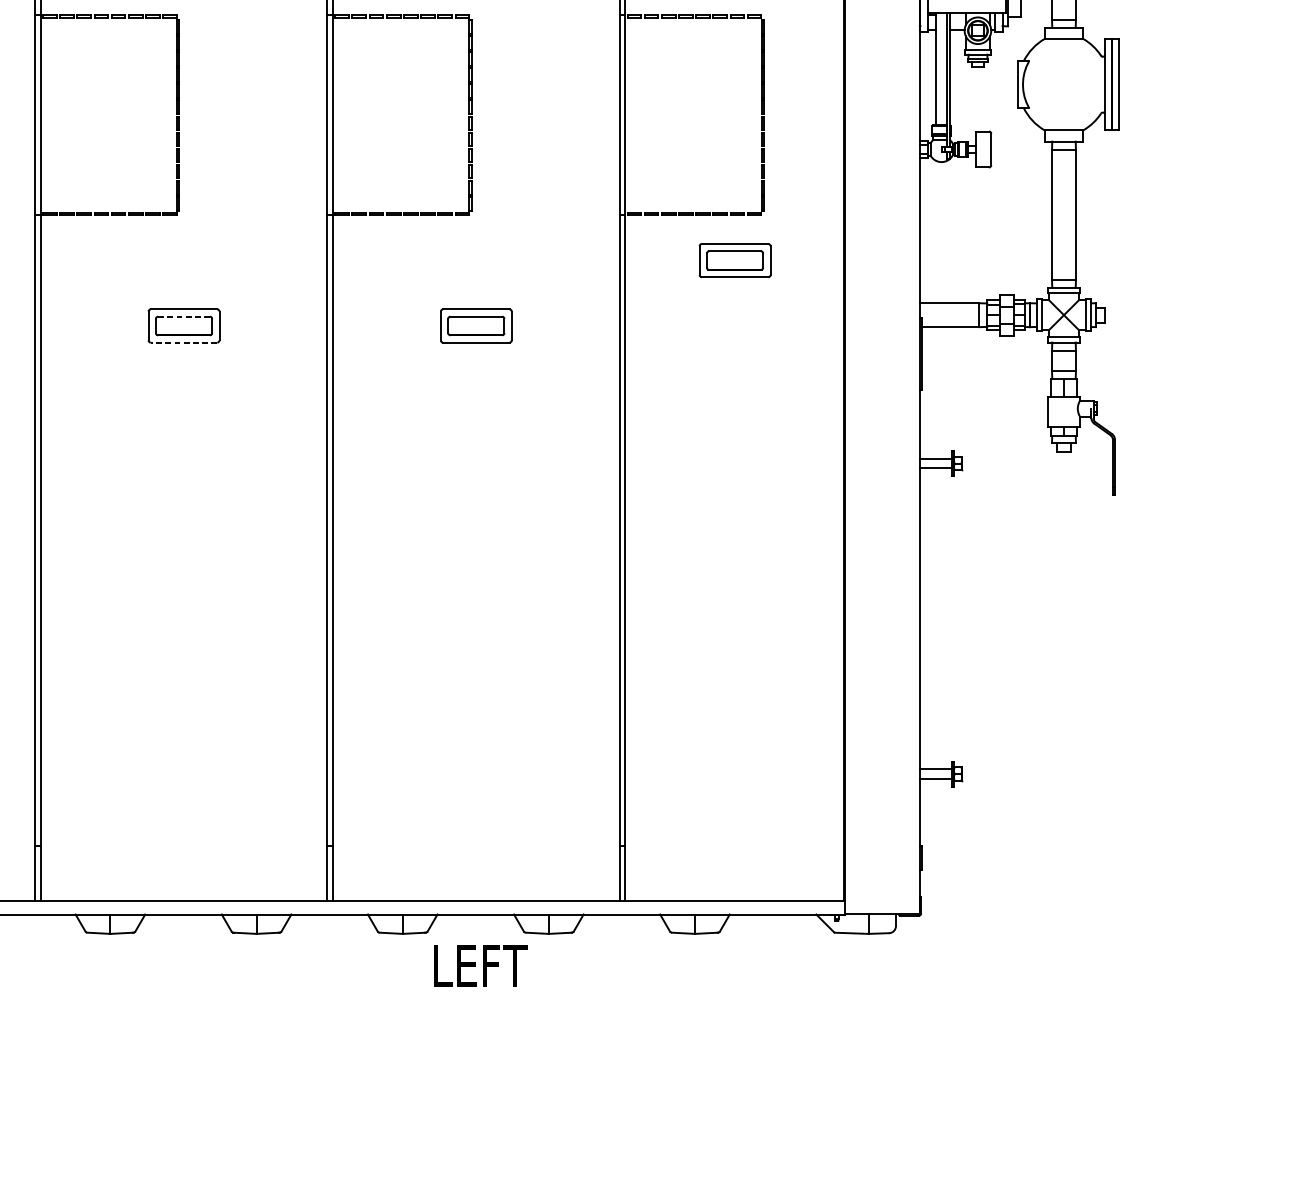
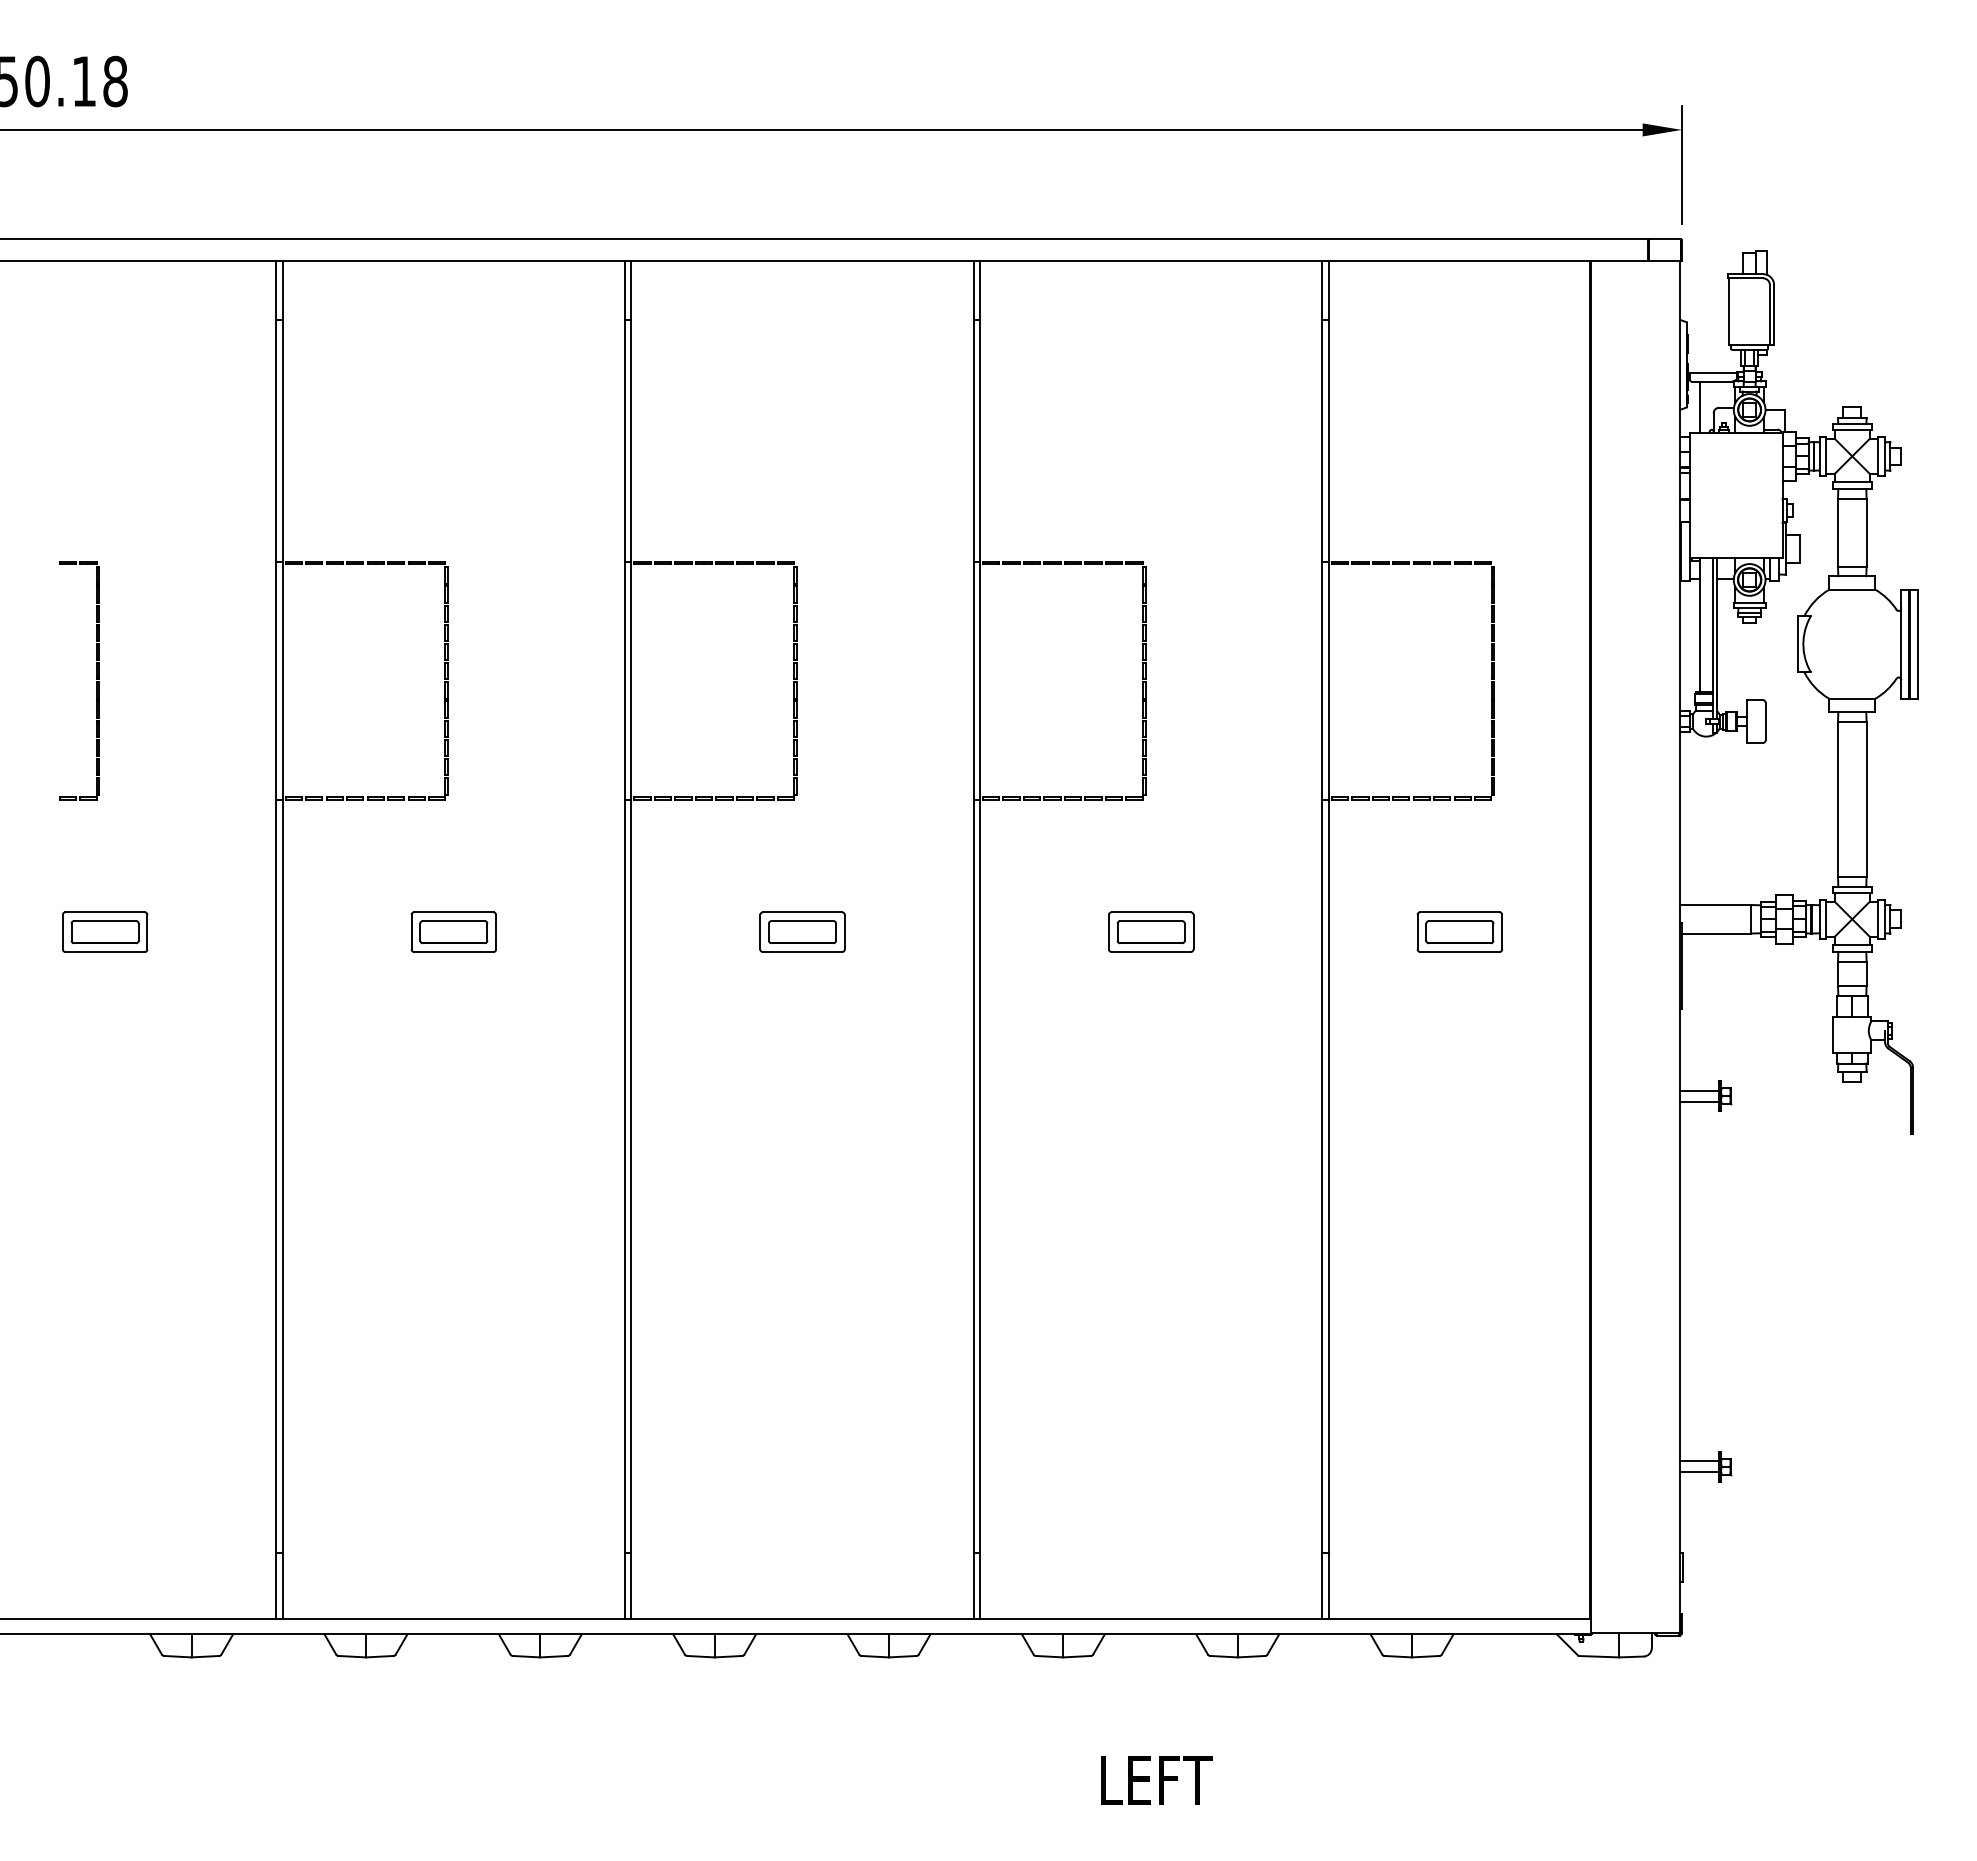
part: (734, 260) -> (1459, 931), moved
line: (184, 317) -> (802, 921), dashed -> solid
line: (184, 343) -> (802, 952), dashed -> solid
text: (480, 965) -> (1156, 1780), moved

